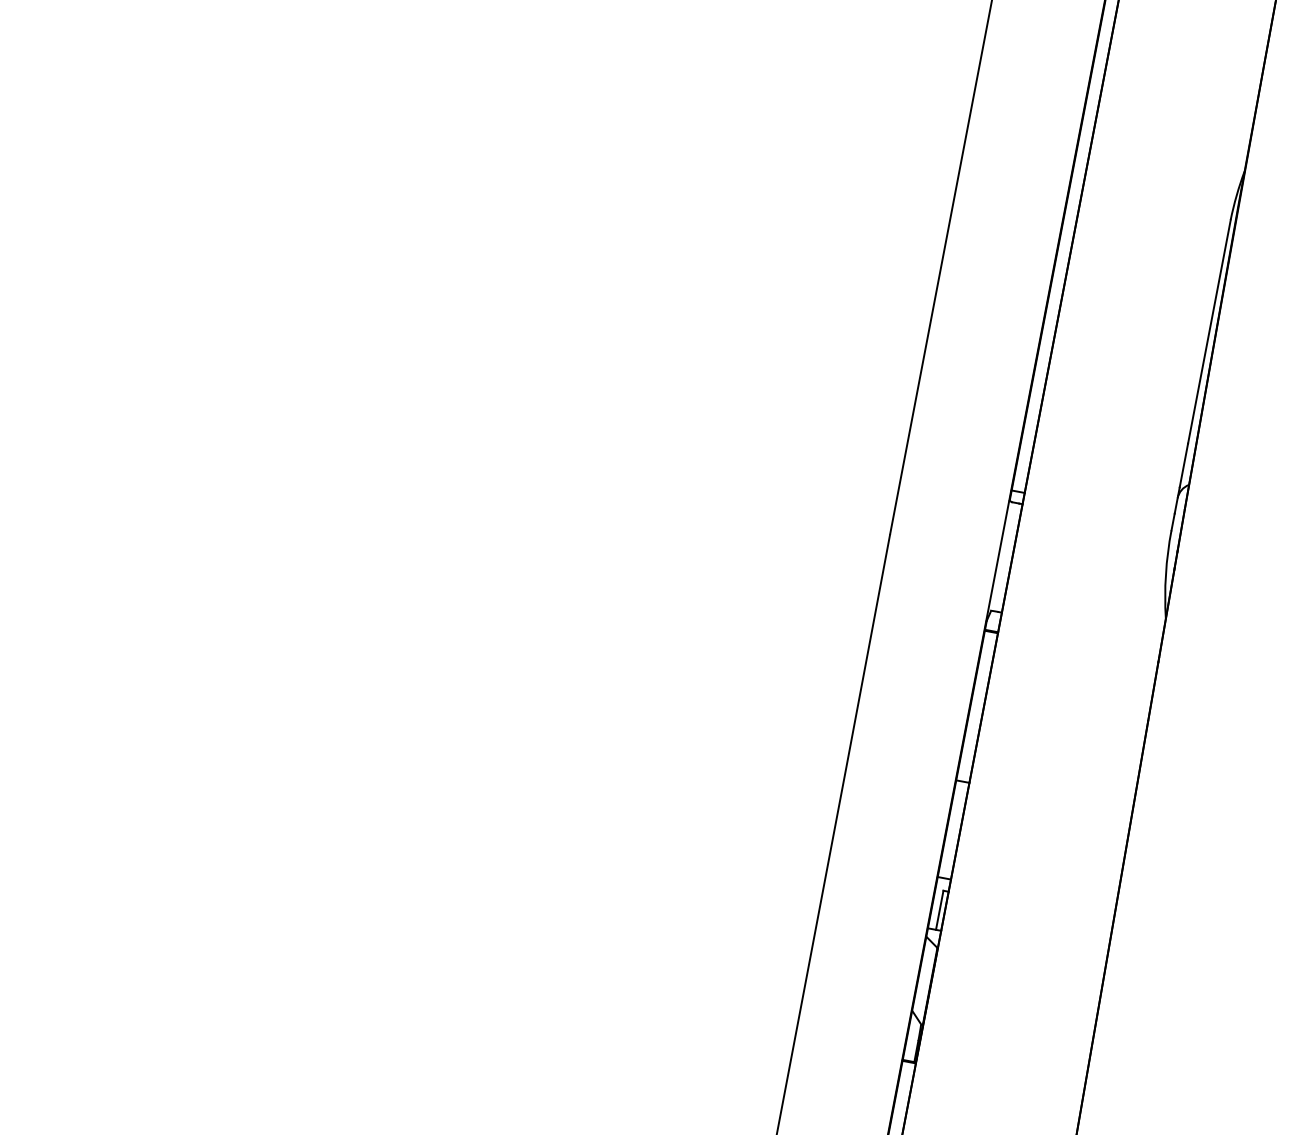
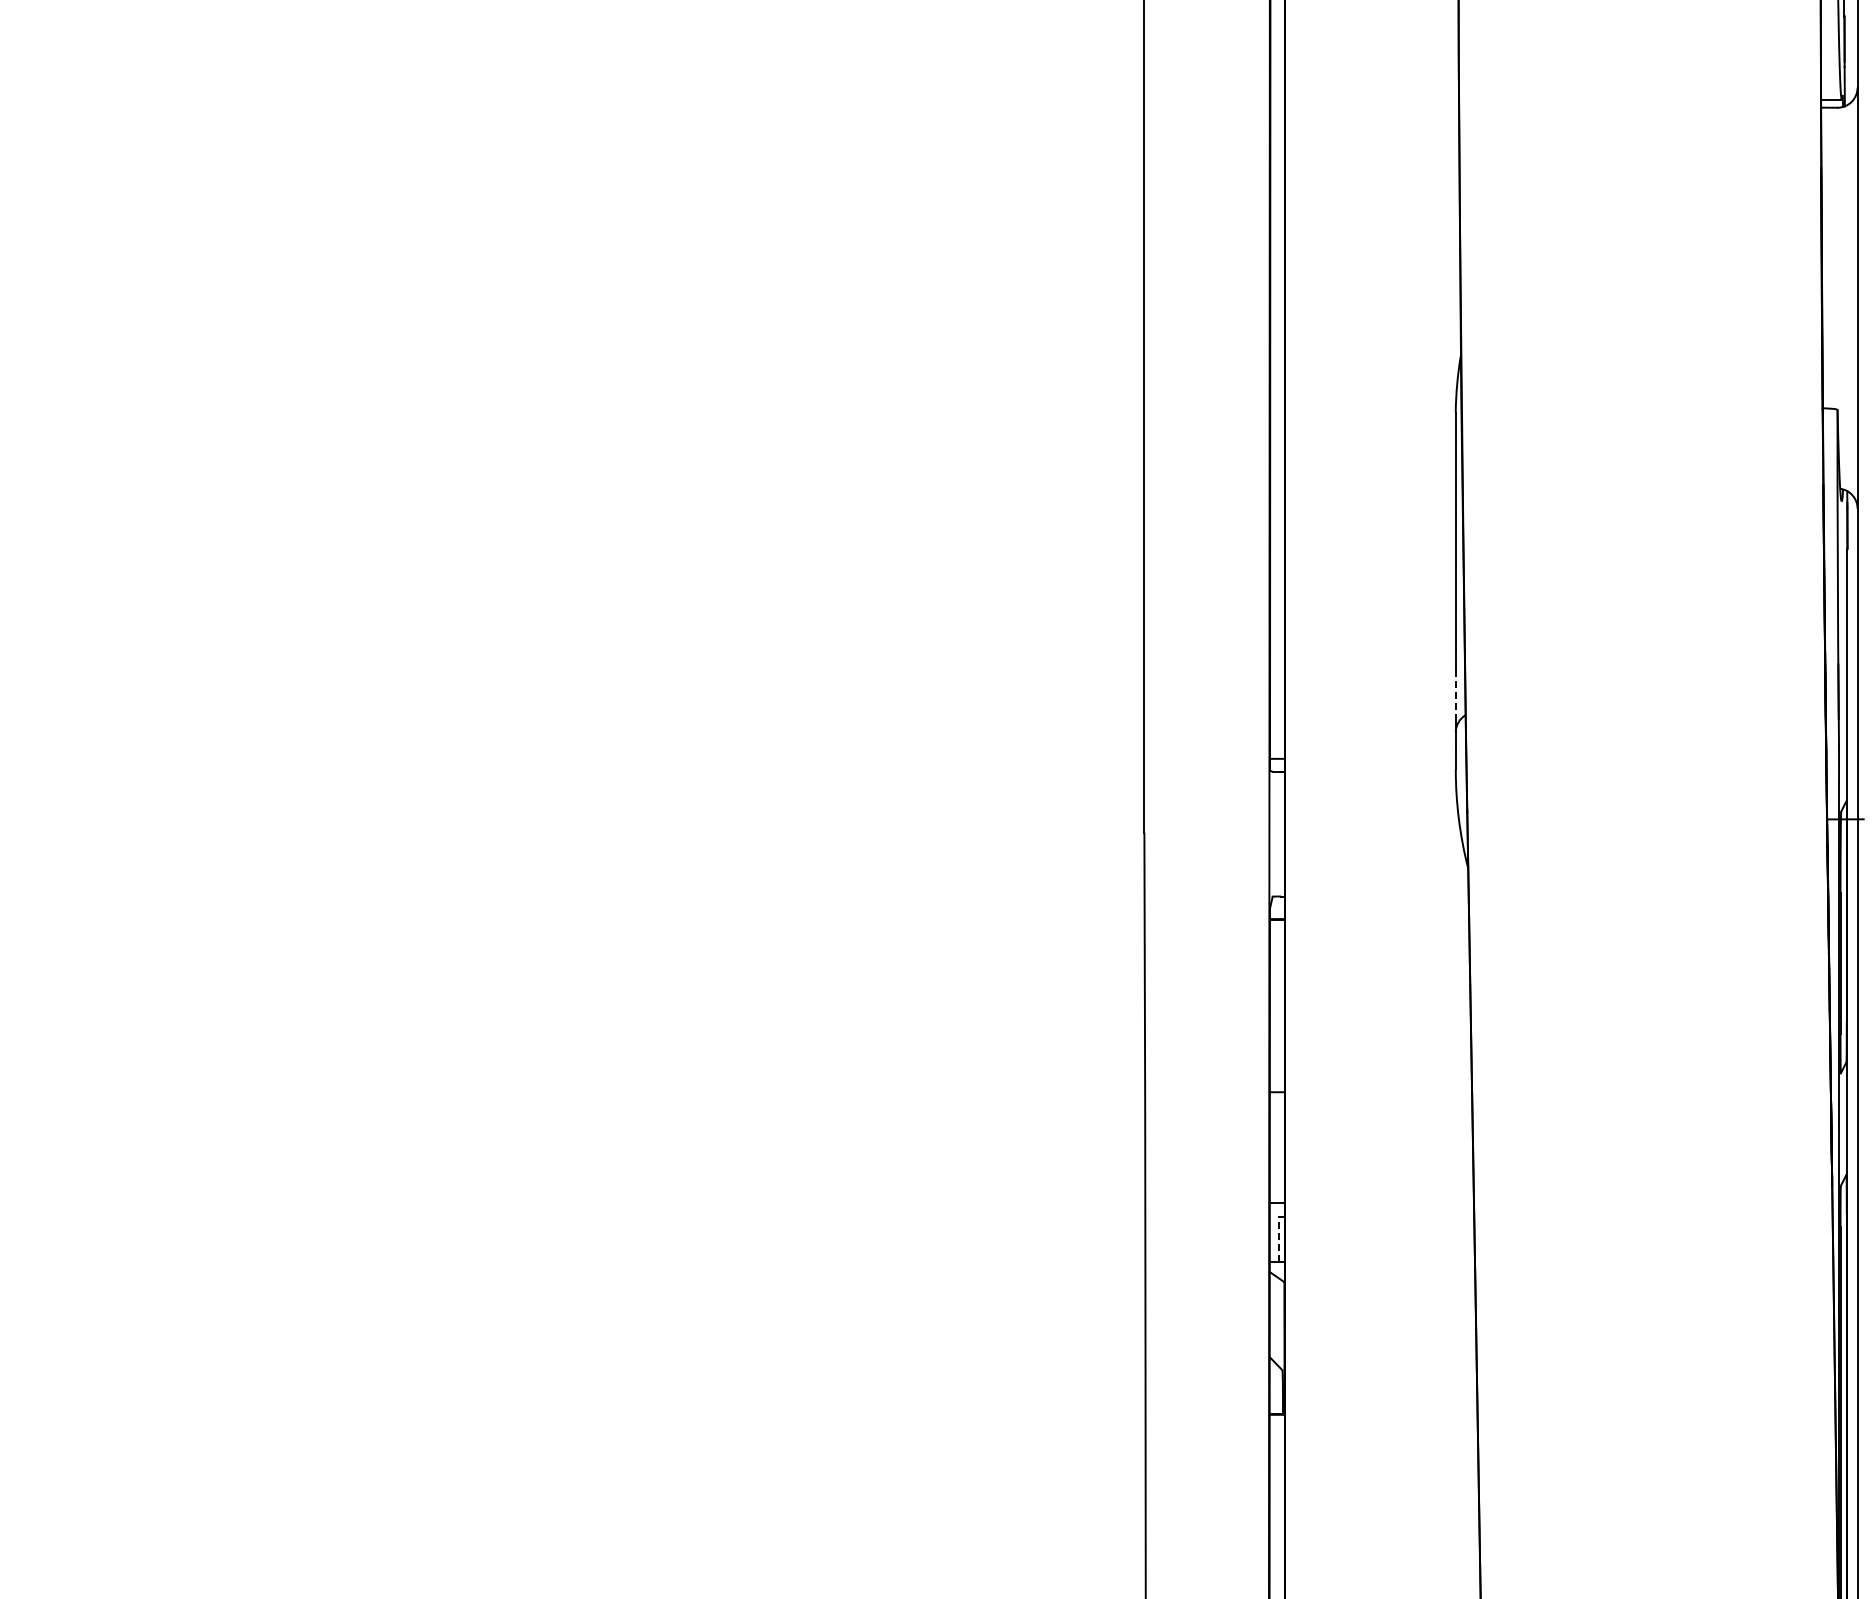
line: (1183, 466) -> (1455, 695), solid -> dashed
line: (940, 910) -> (1279, 1239), solid -> dashed

